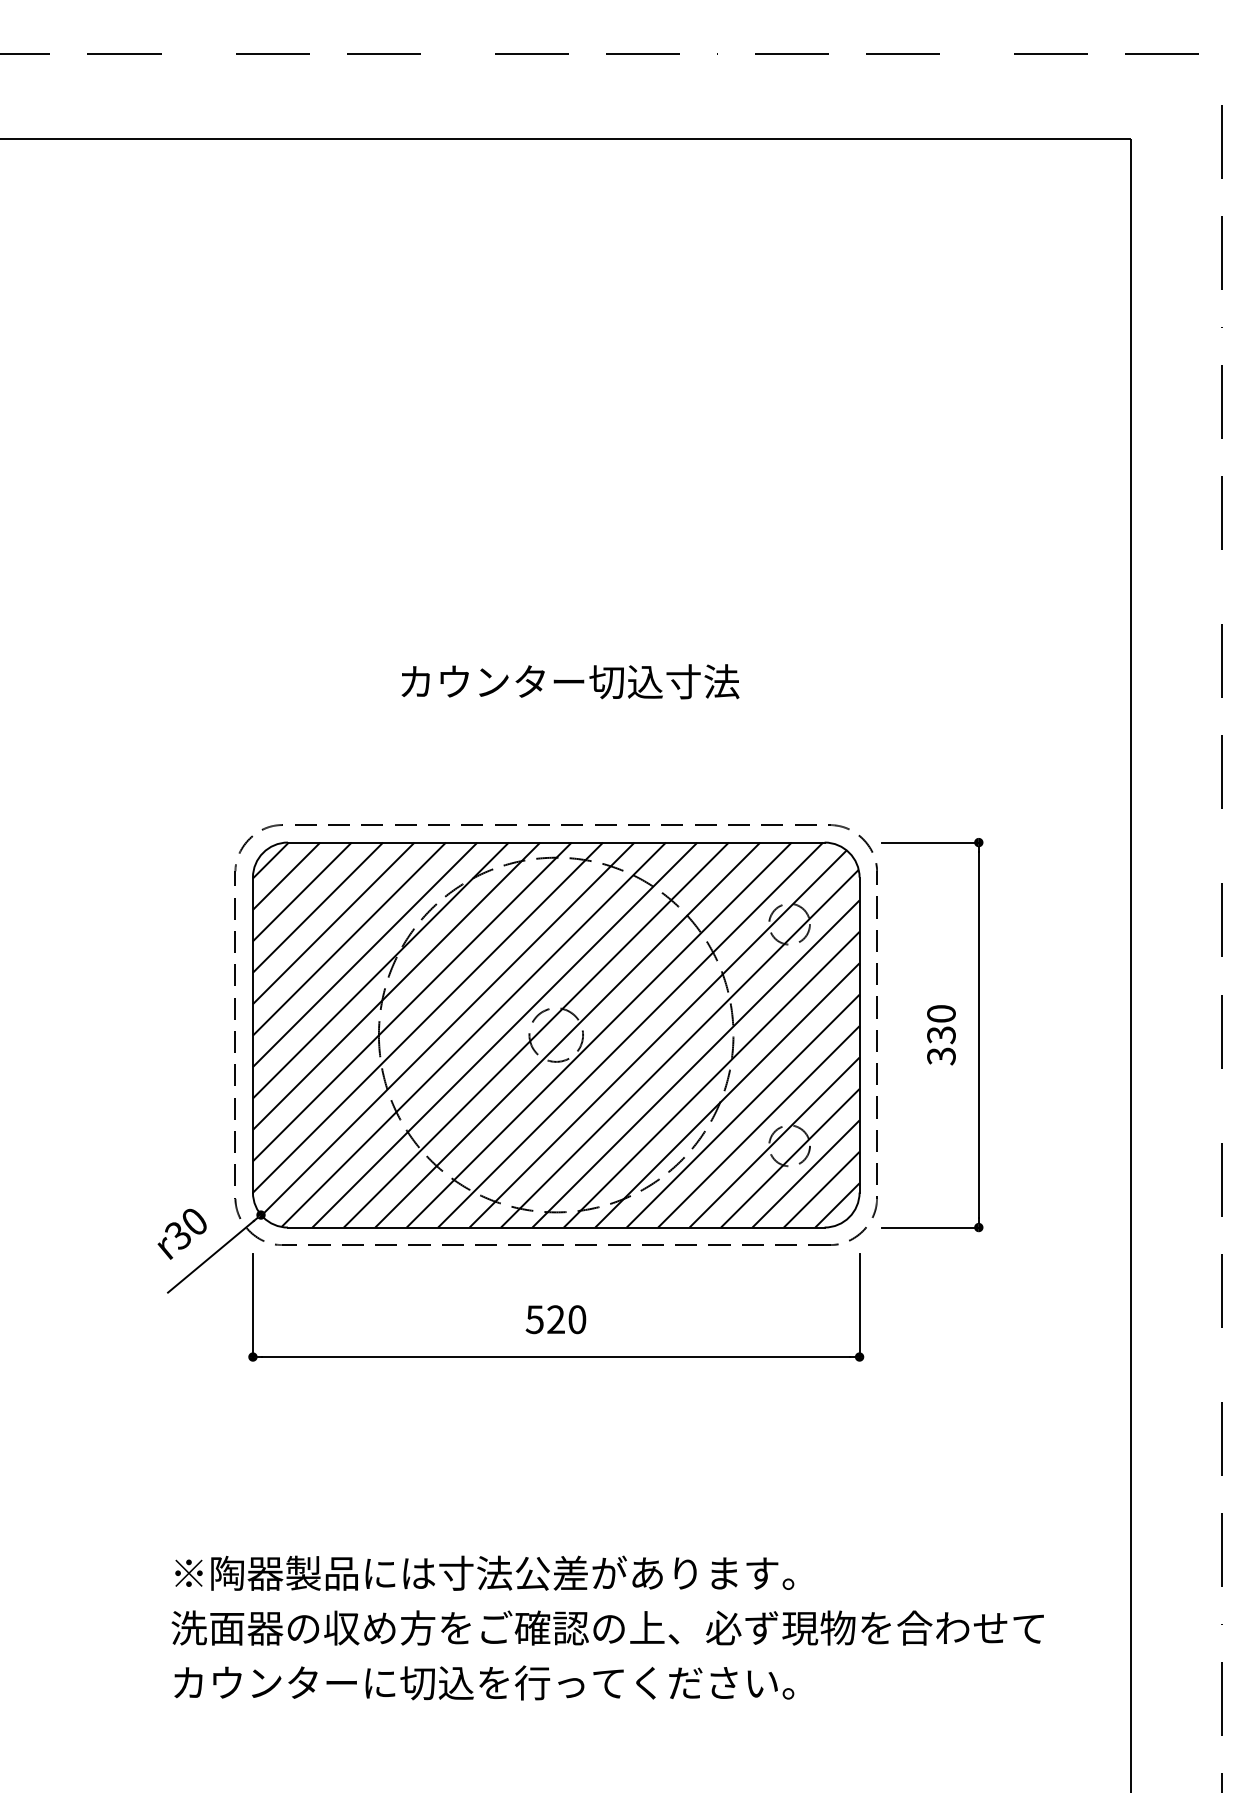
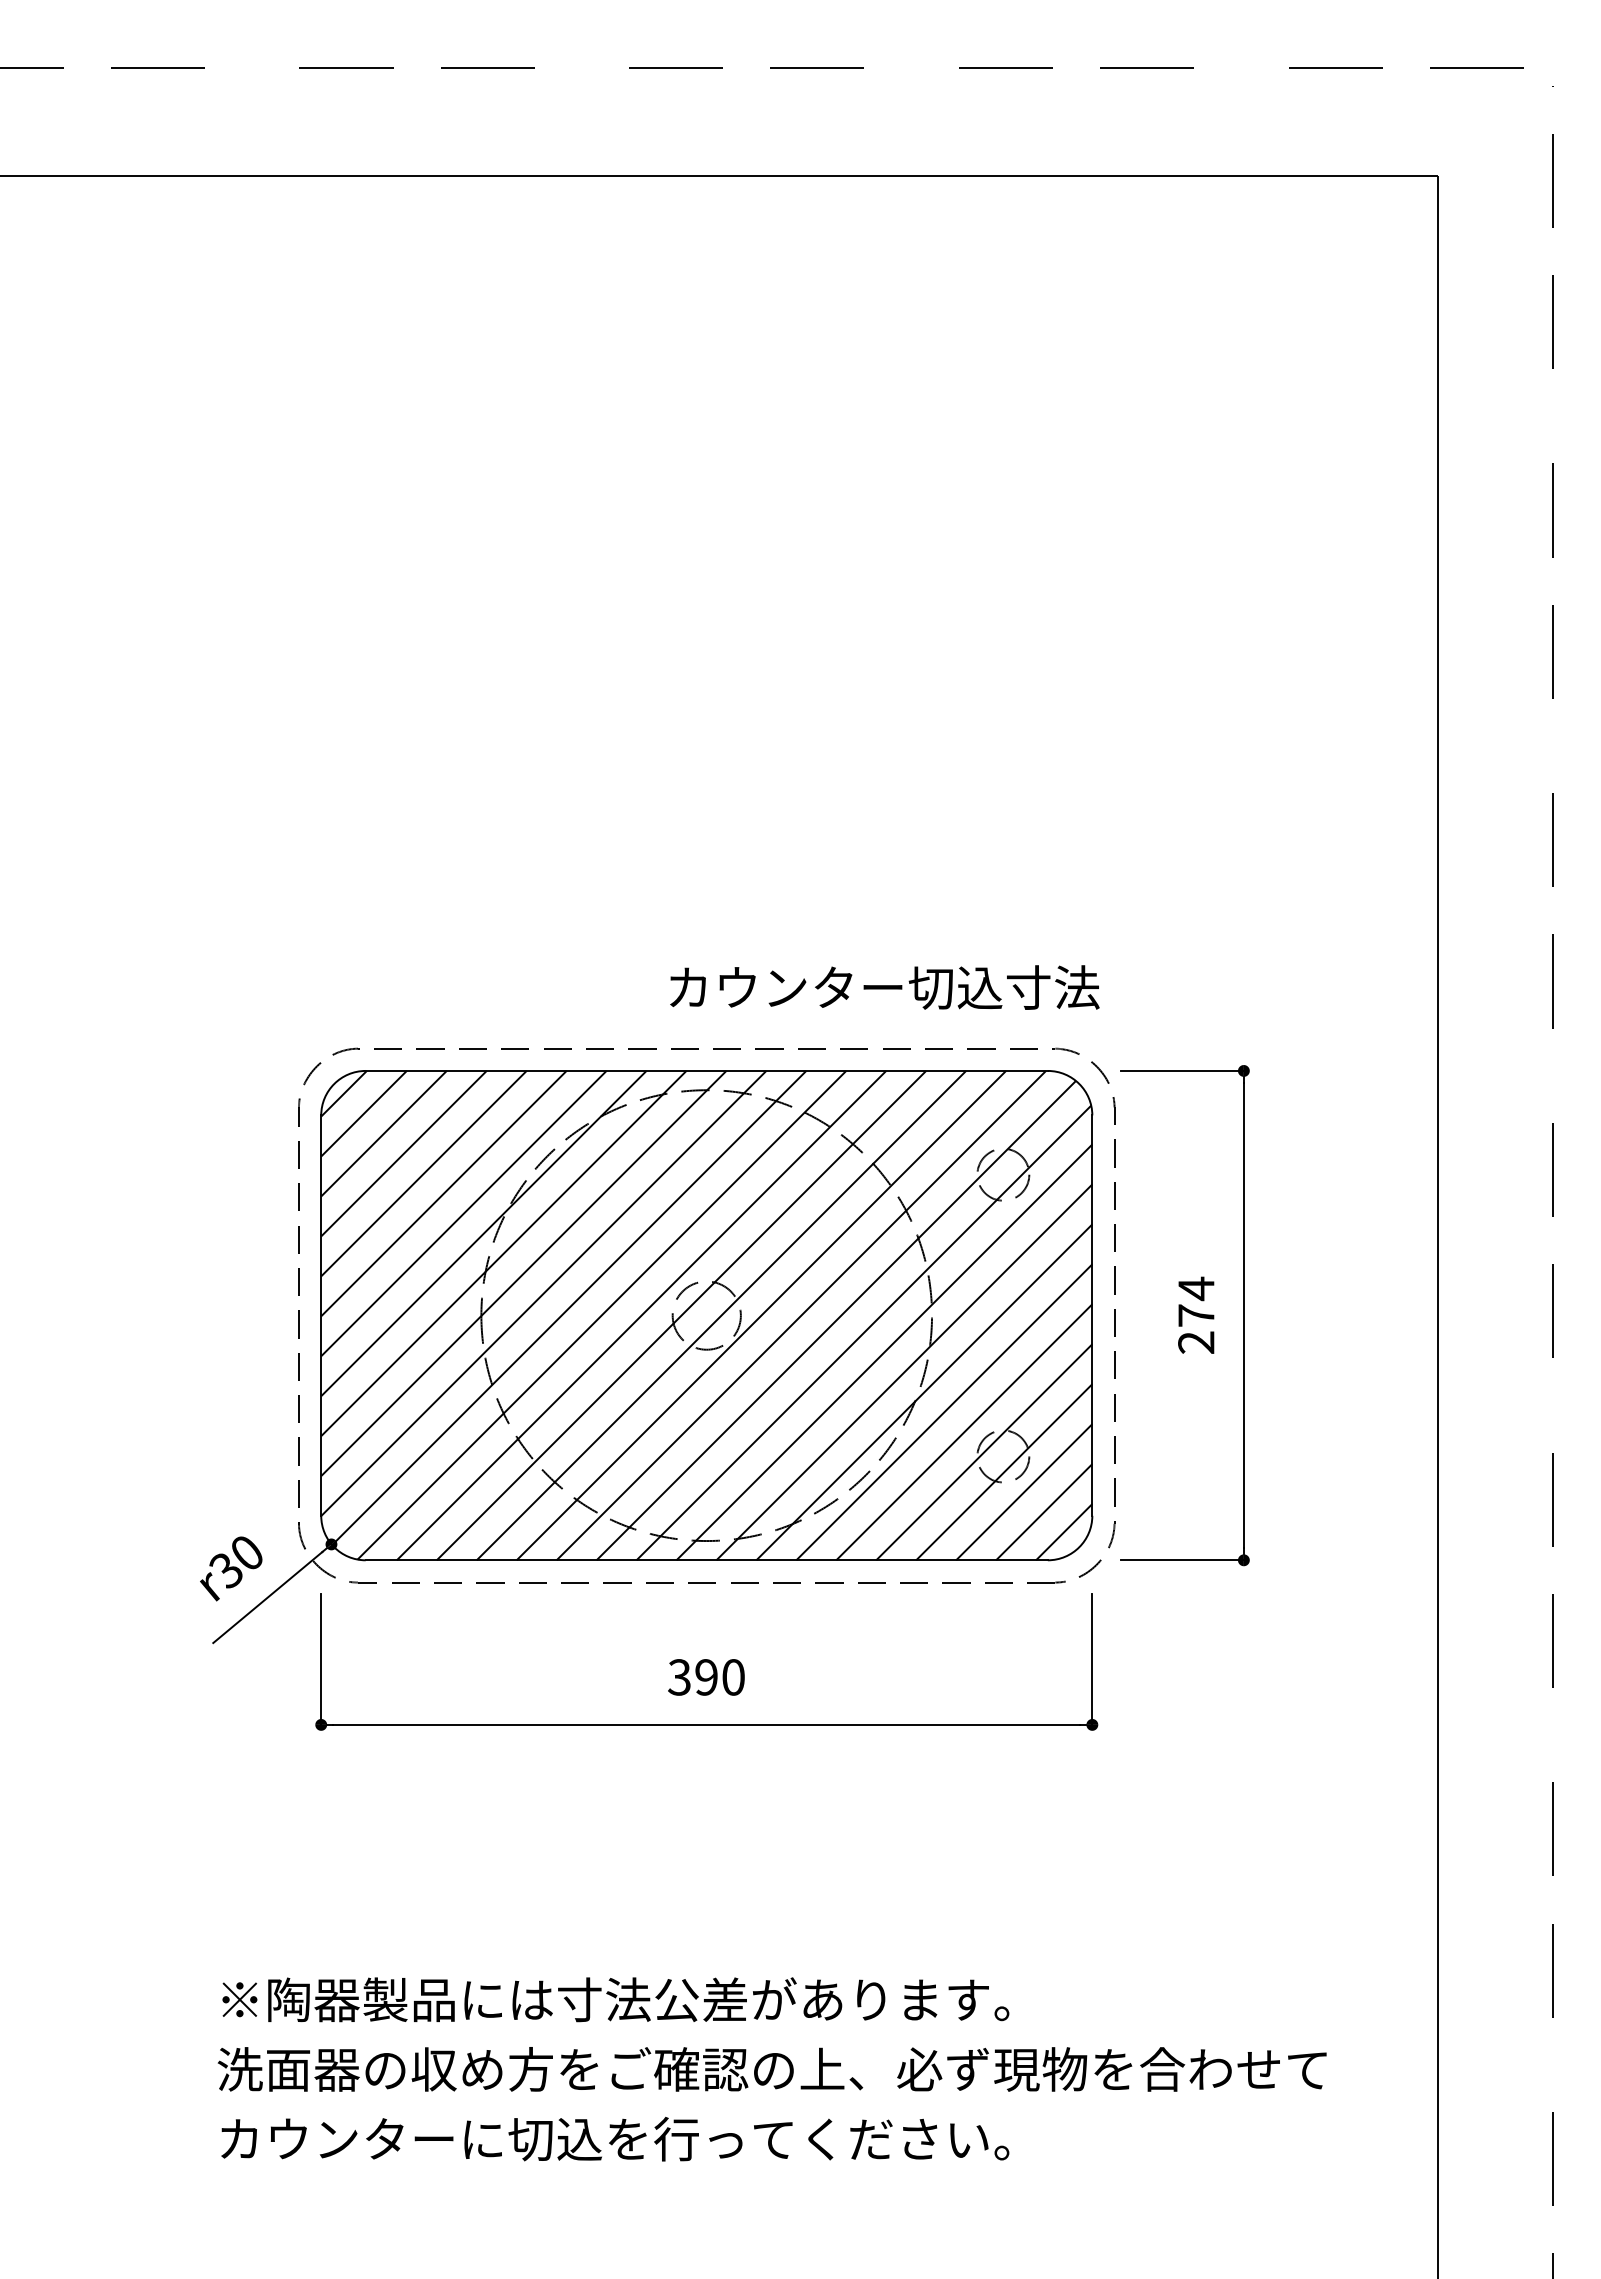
text: (570, 681) -> (884, 987), moved
text: (941, 1034) -> (1196, 1315), 330 -> 274
text: (545, 1319) -> (692, 1677), 520 -> 390

